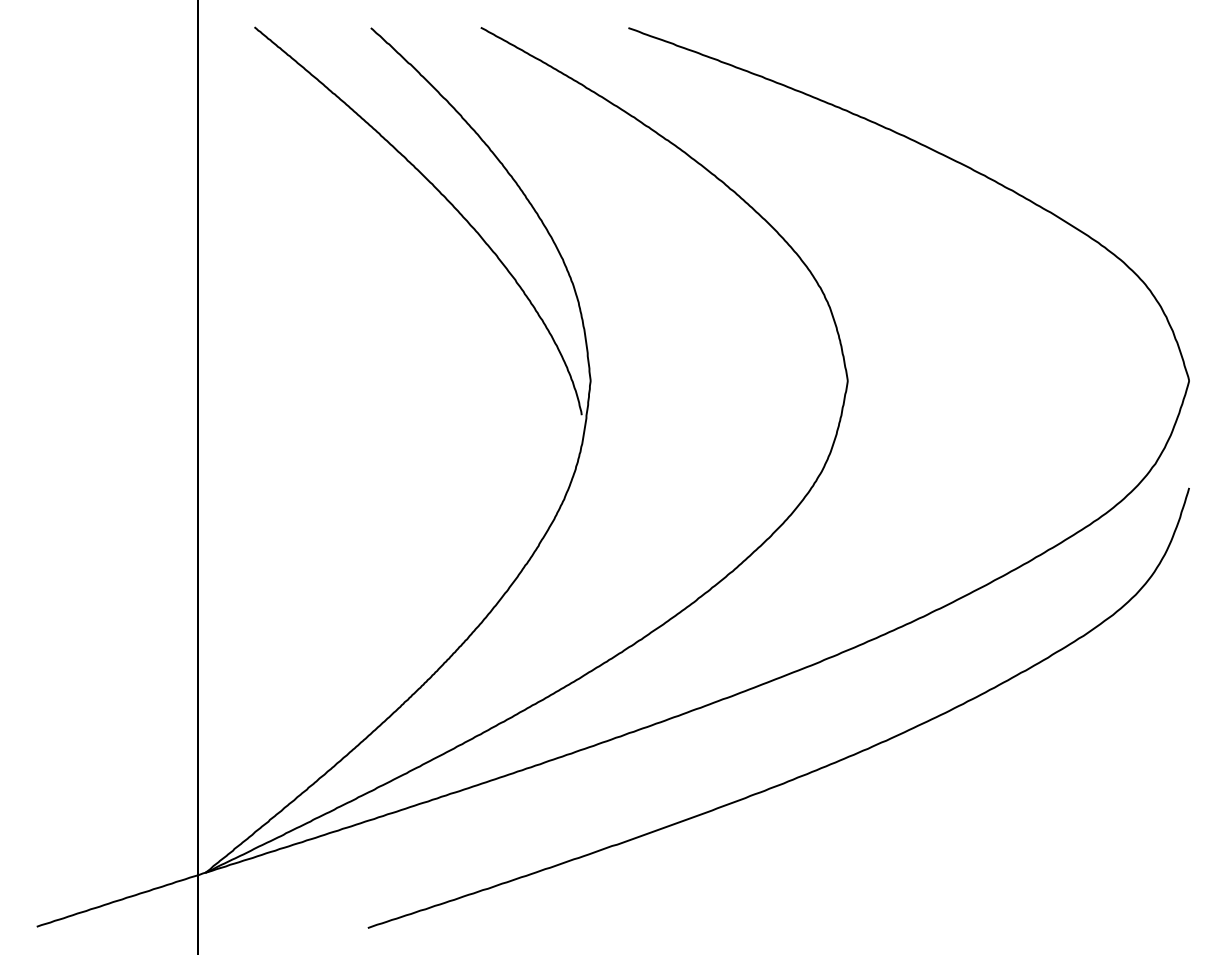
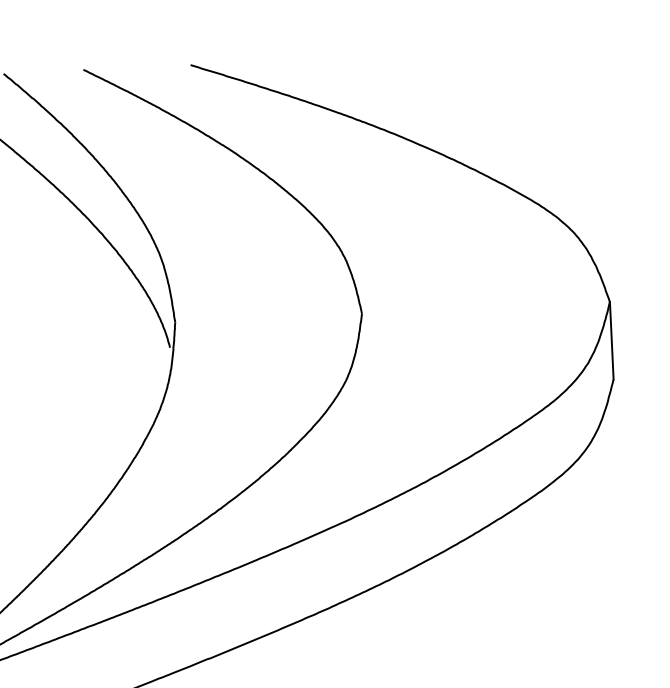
line: (1189, 433) -> (611, 340), added

